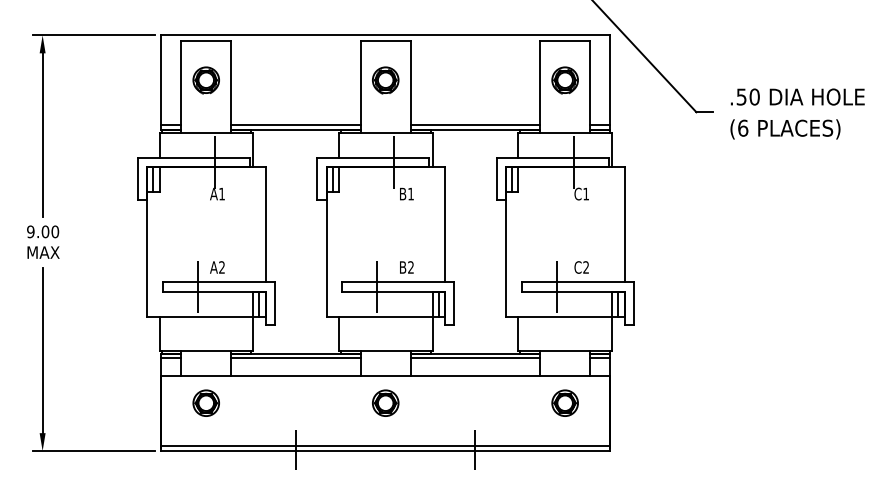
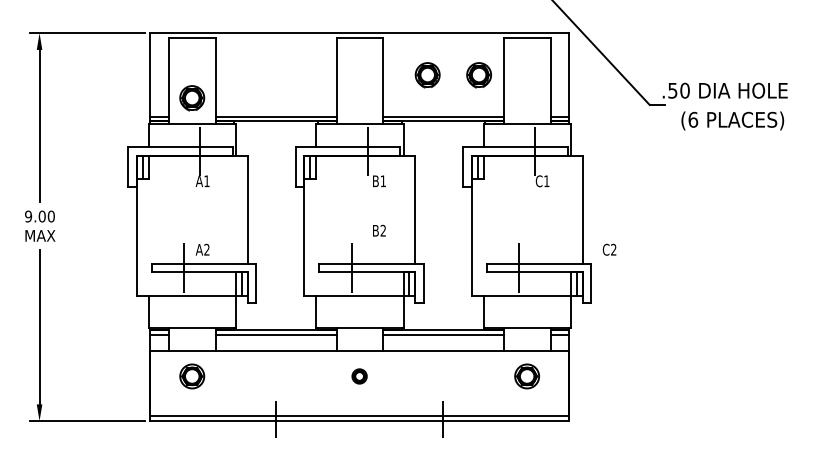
part: (206, 80) -> (192, 98), moved
part: (385, 80) -> (427, 75), moved
part: (564, 80) -> (478, 75), moved
text: (796, 96) -> (724, 90), moved
text: (406, 267) -> (379, 230), moved
text: (581, 267) -> (609, 249), moved
part: (385, 403) -> (359, 376), size x0.6

